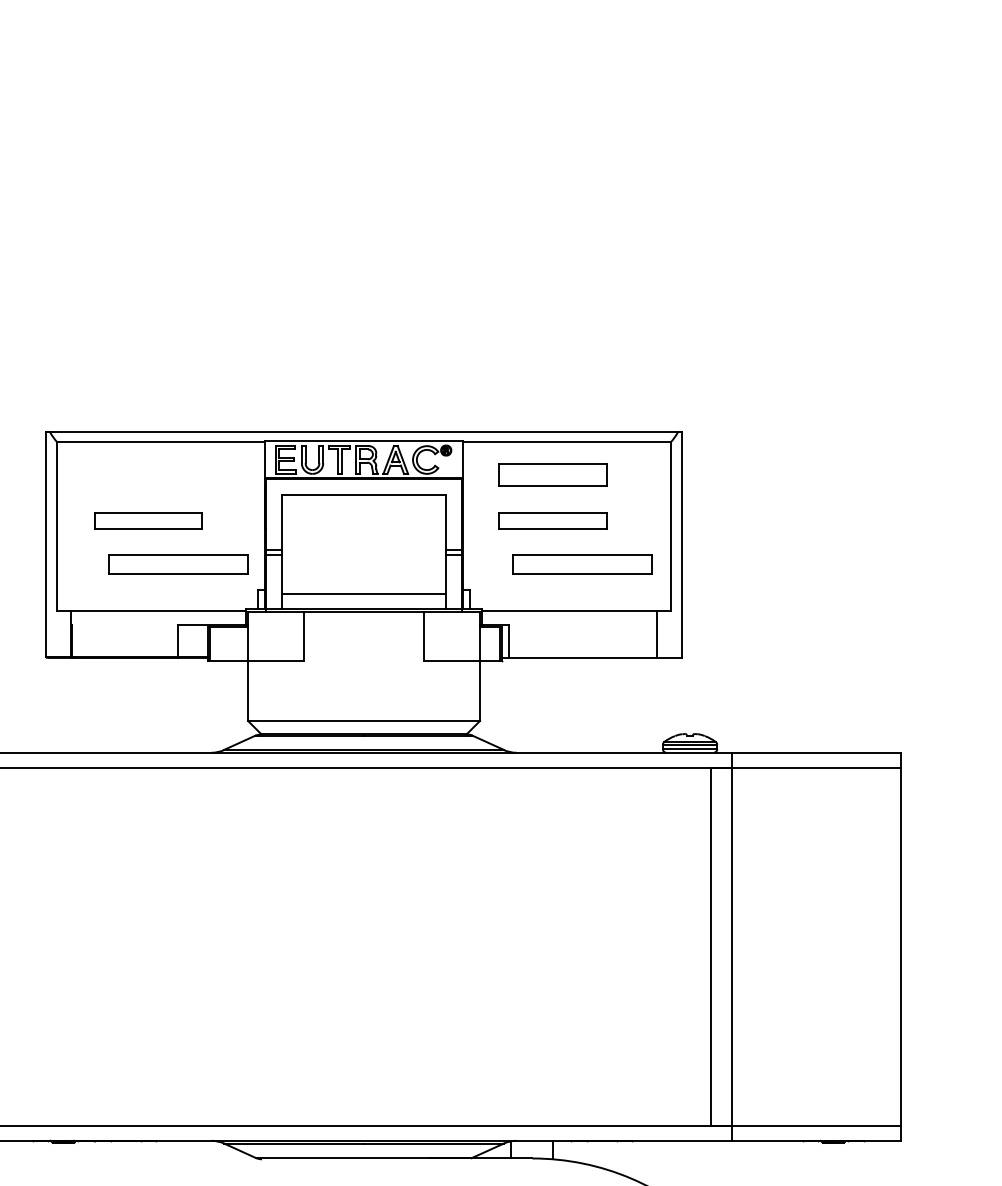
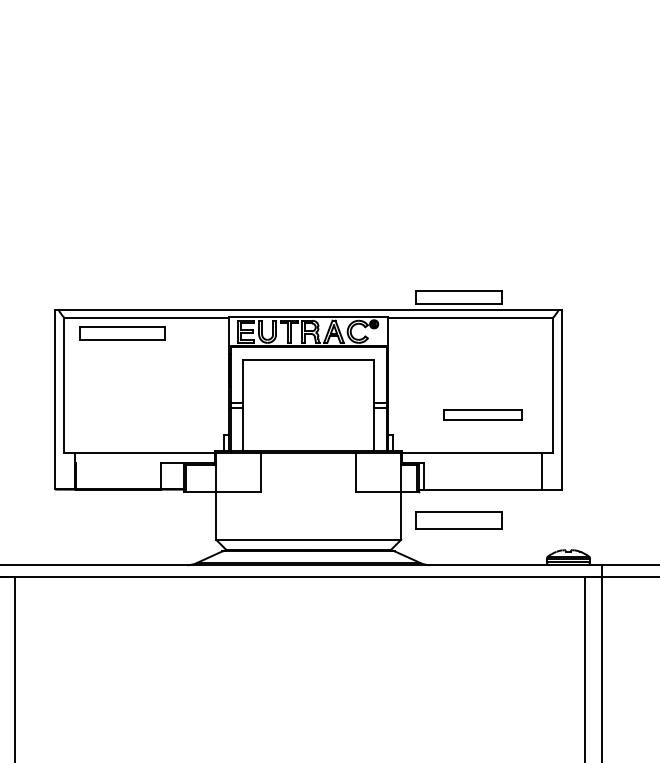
part: (552, 474) -> (458, 520), moved
part: (148, 520) -> (122, 333), moved
part: (552, 520) -> (458, 297), moved
part: (178, 564) -> (160, 415), removed
part: (582, 564) -> (482, 415), size x0.7
line: (363, 594) -> (308, 439), removed

